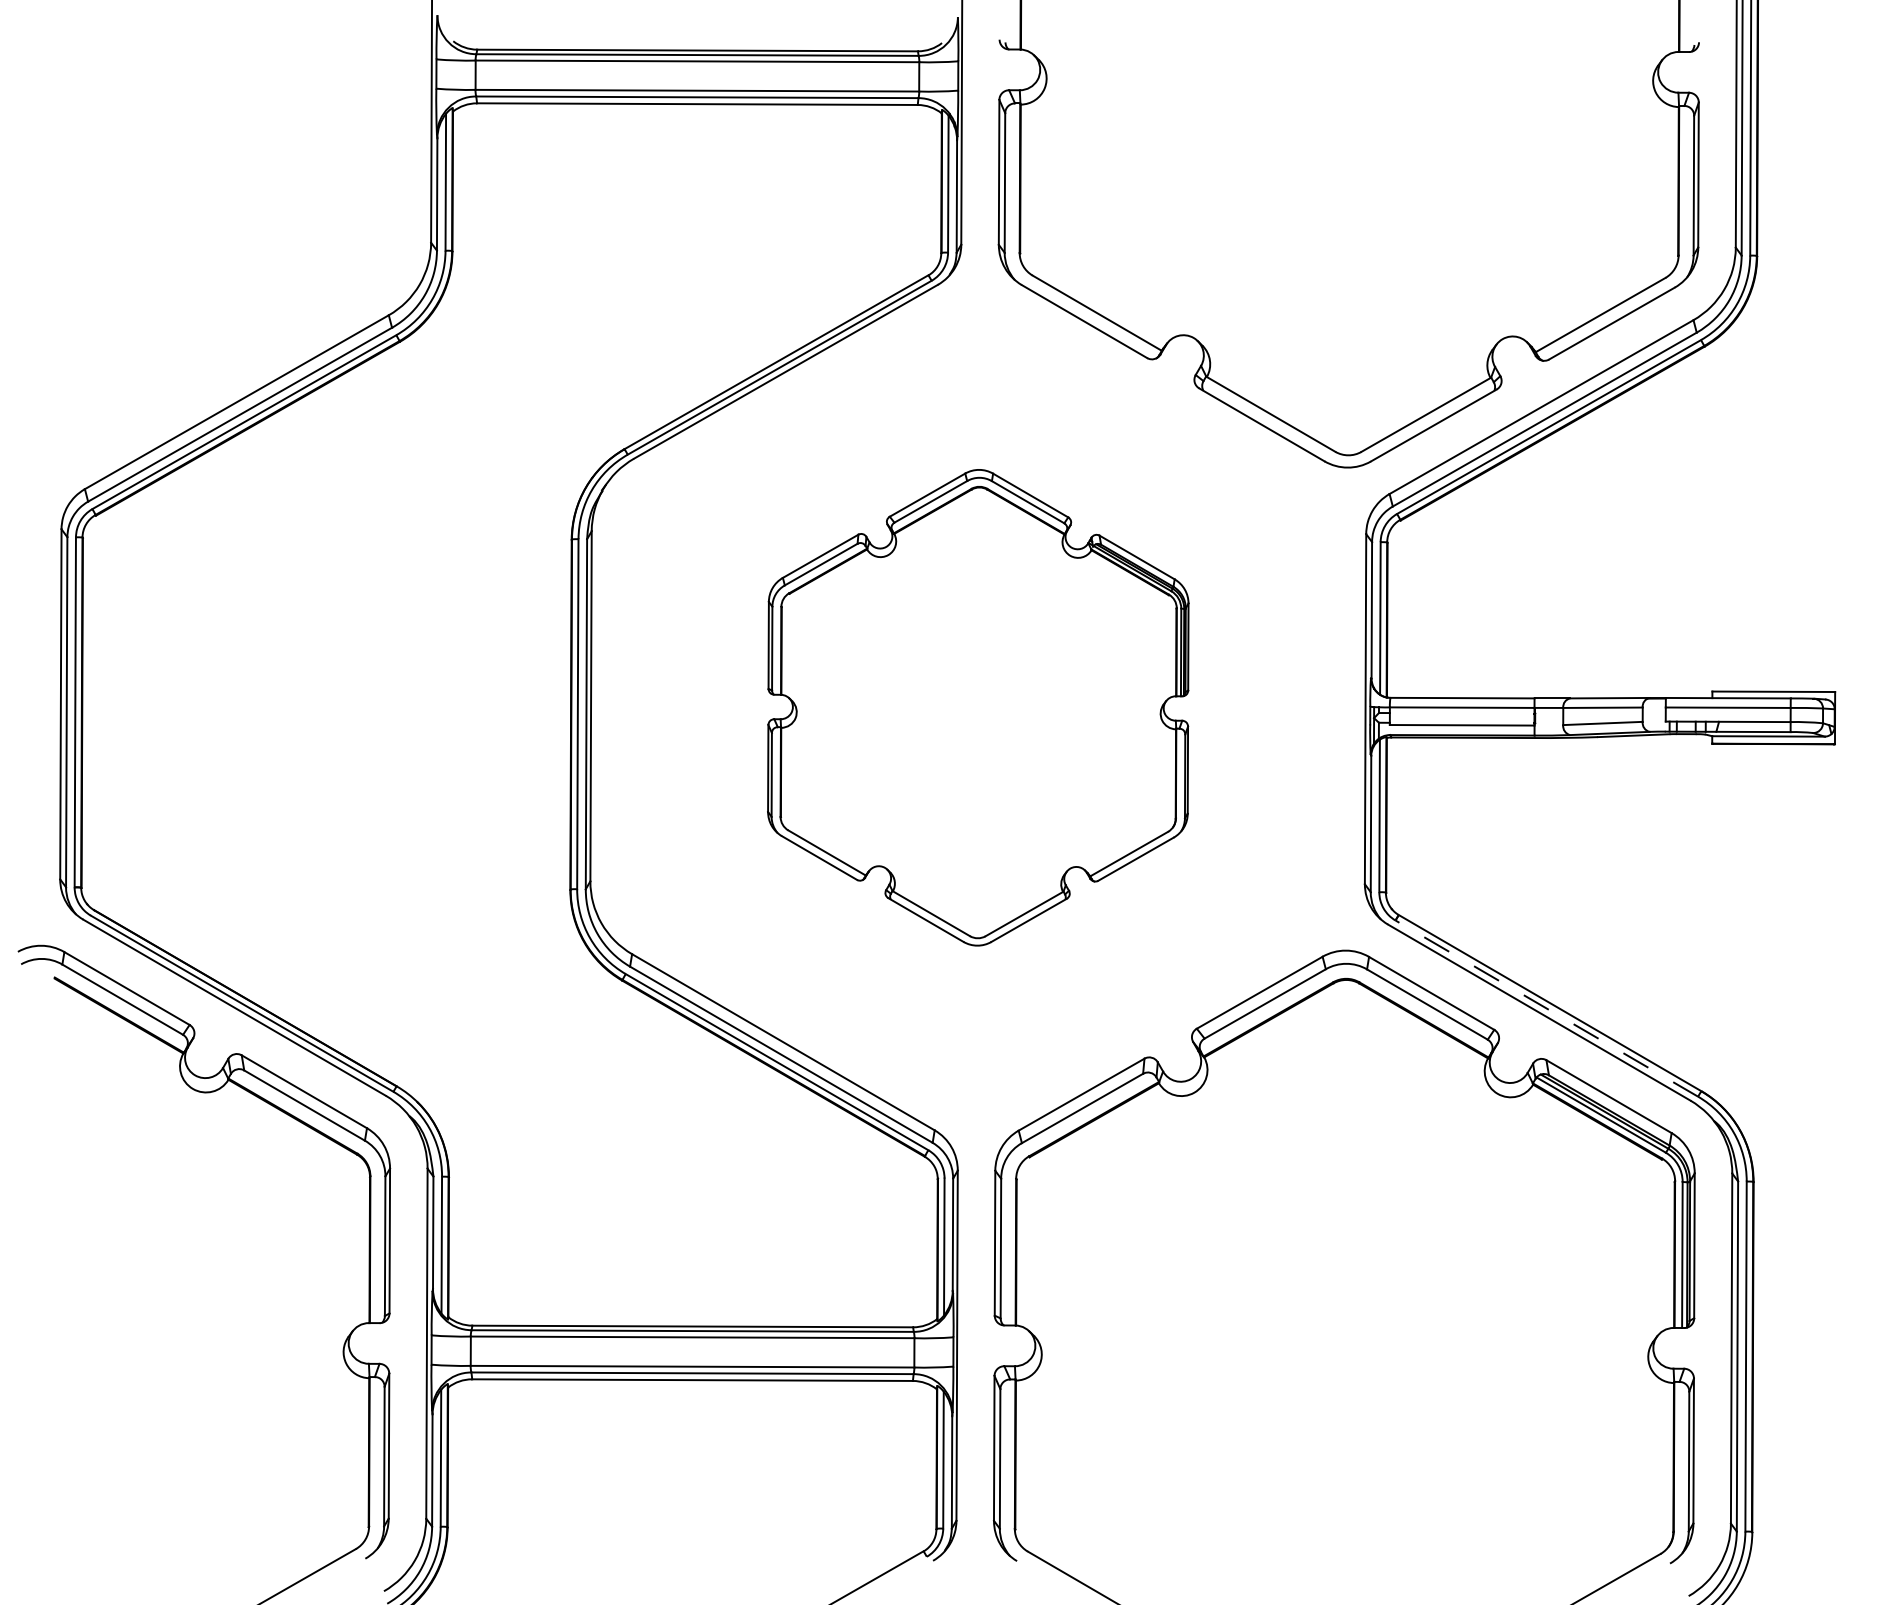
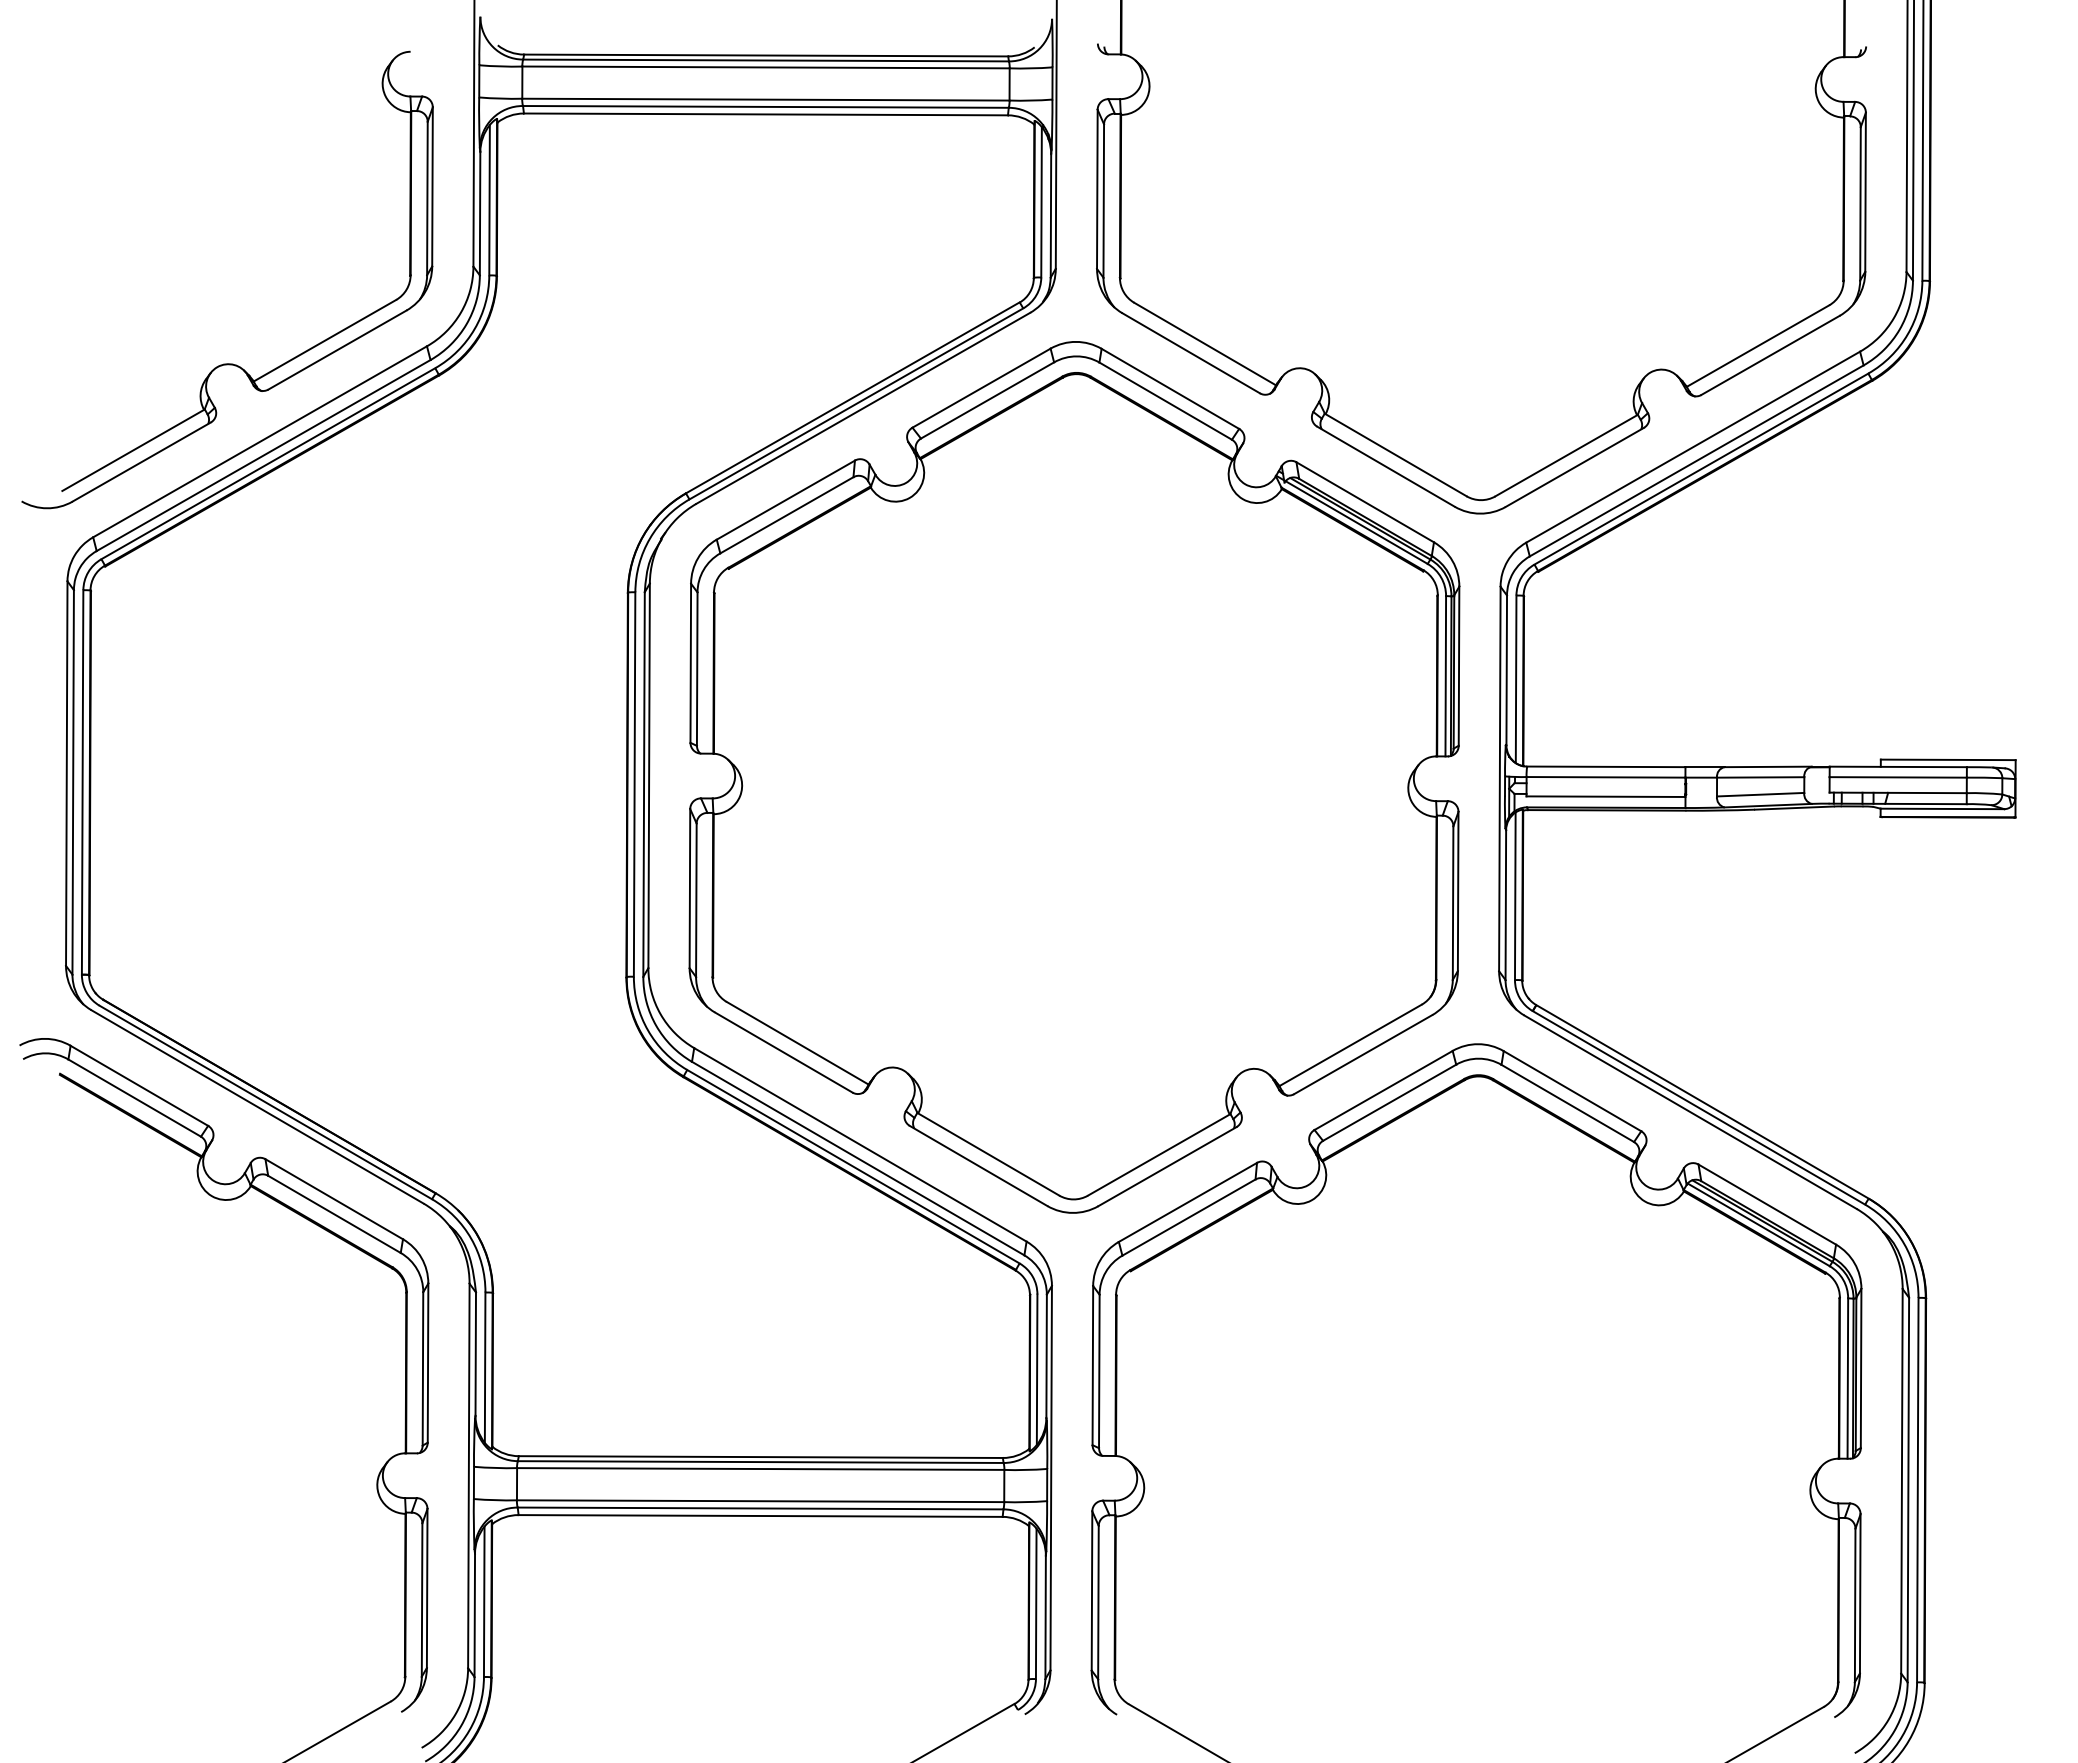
part: (207, 330) -> (227, 363), added
part: (978, 707) -> (1074, 777), size x1.67
line: (1546, 1008) -> (1698, 1107), dashed -> solid

